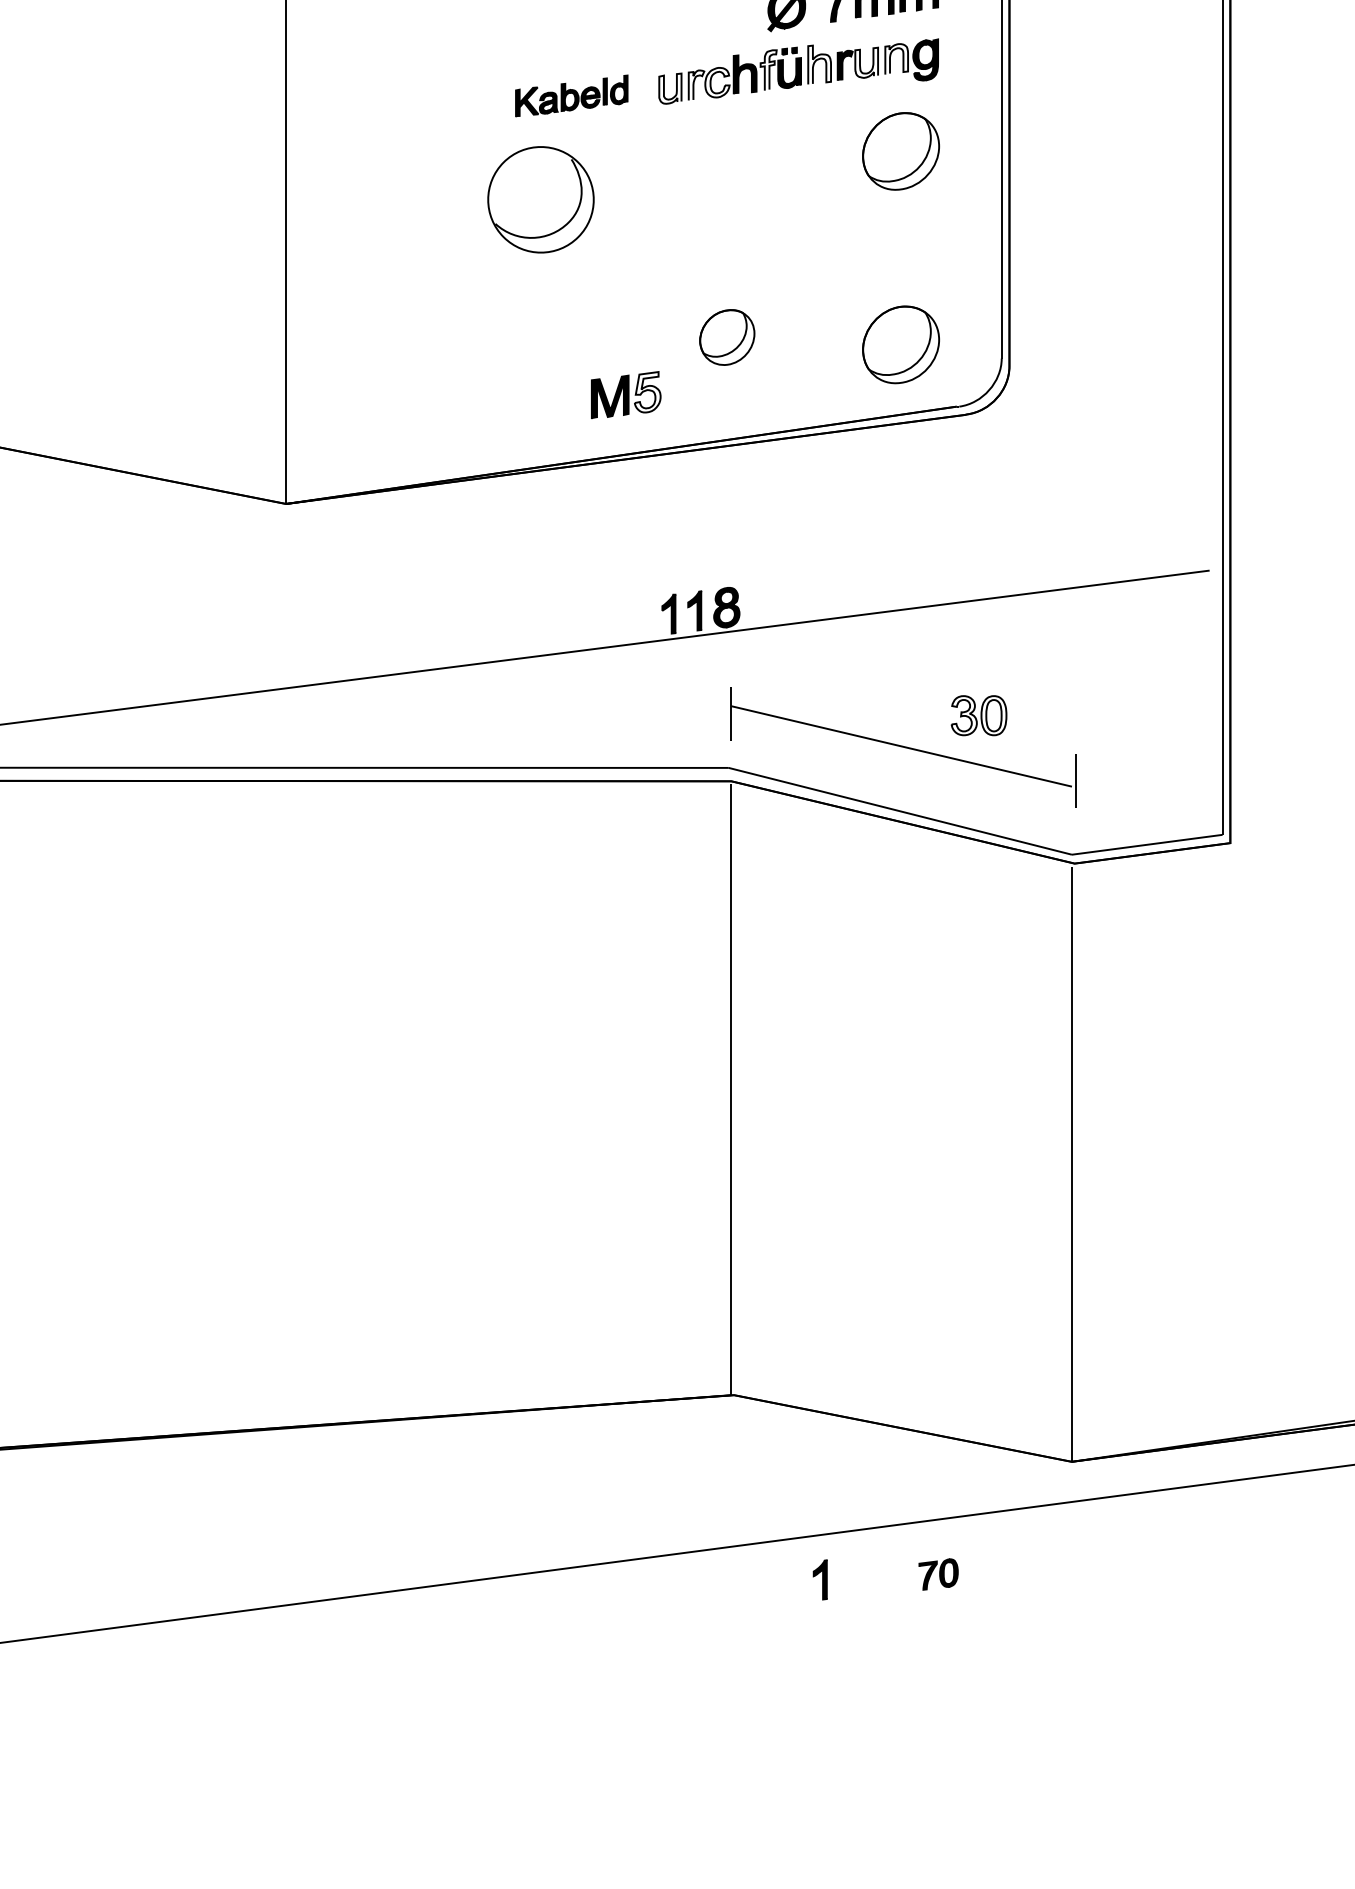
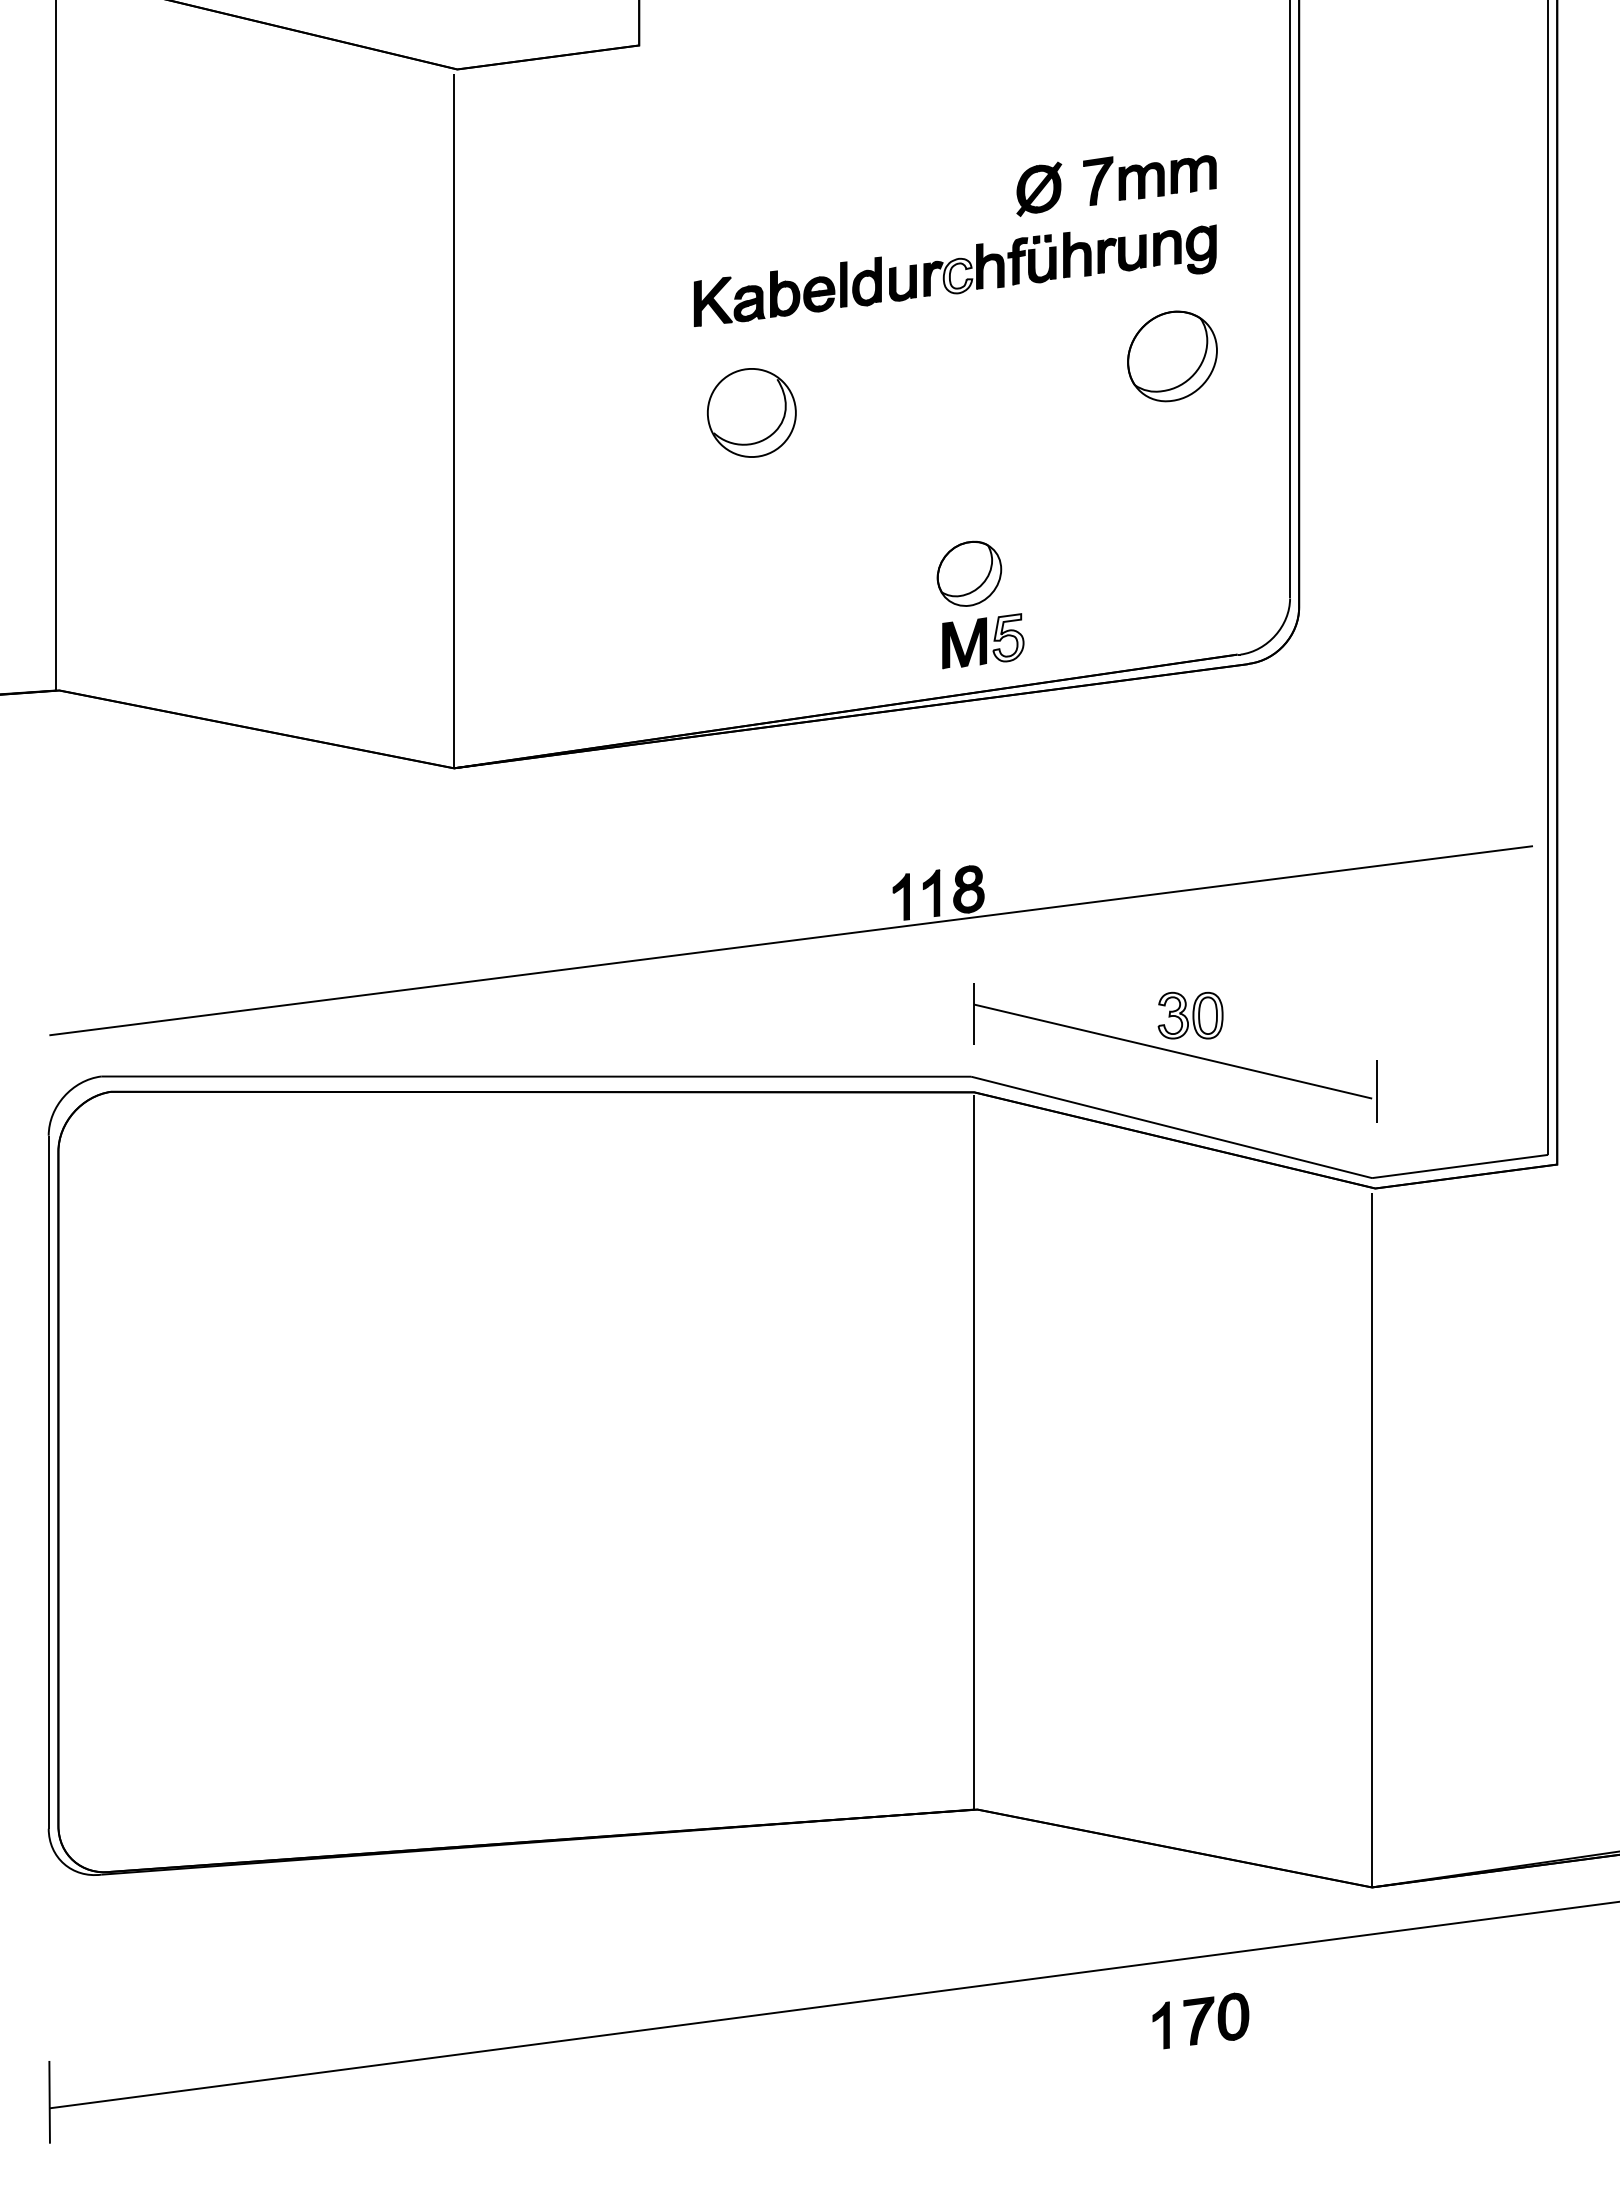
fill: (896, 59) -> (1167, 248), added
fill: (866, 62) -> (1132, 252), added
fill: (819, 65) -> (1077, 255), added
fill: (768, 70) -> (1017, 261), added
fill: (696, 84) -> (933, 278), added
fill: (669, 88) -> (902, 282), added
part: (571, 95) -> (787, 291), size x1.43
part: (540, 199) -> (751, 412), size x0.71
part: (901, 344) -> (1172, 582), removed
part: (626, 395) -> (983, 641), moved
part: (978, 715) -> (1190, 1015), moved
part: (938, 1574) -> (1216, 2018), size x1.43
part: (819, 1579) -> (1160, 2025), moved

